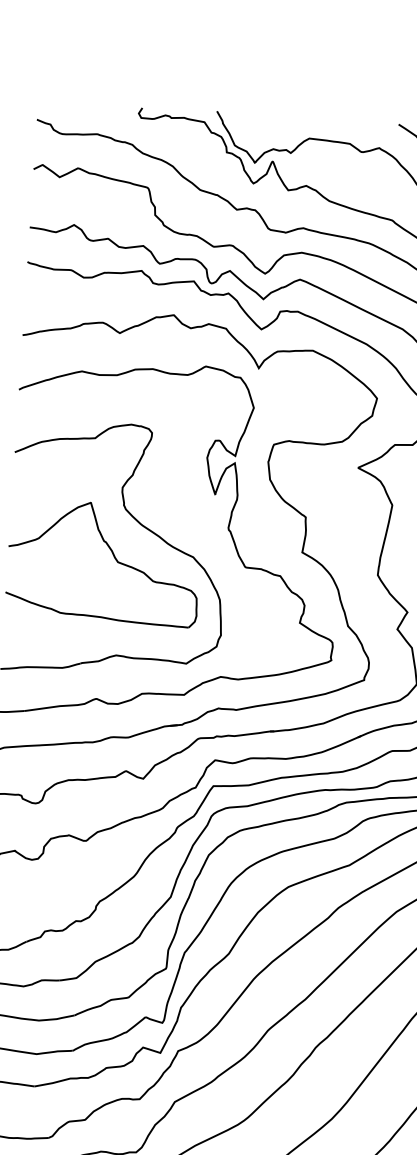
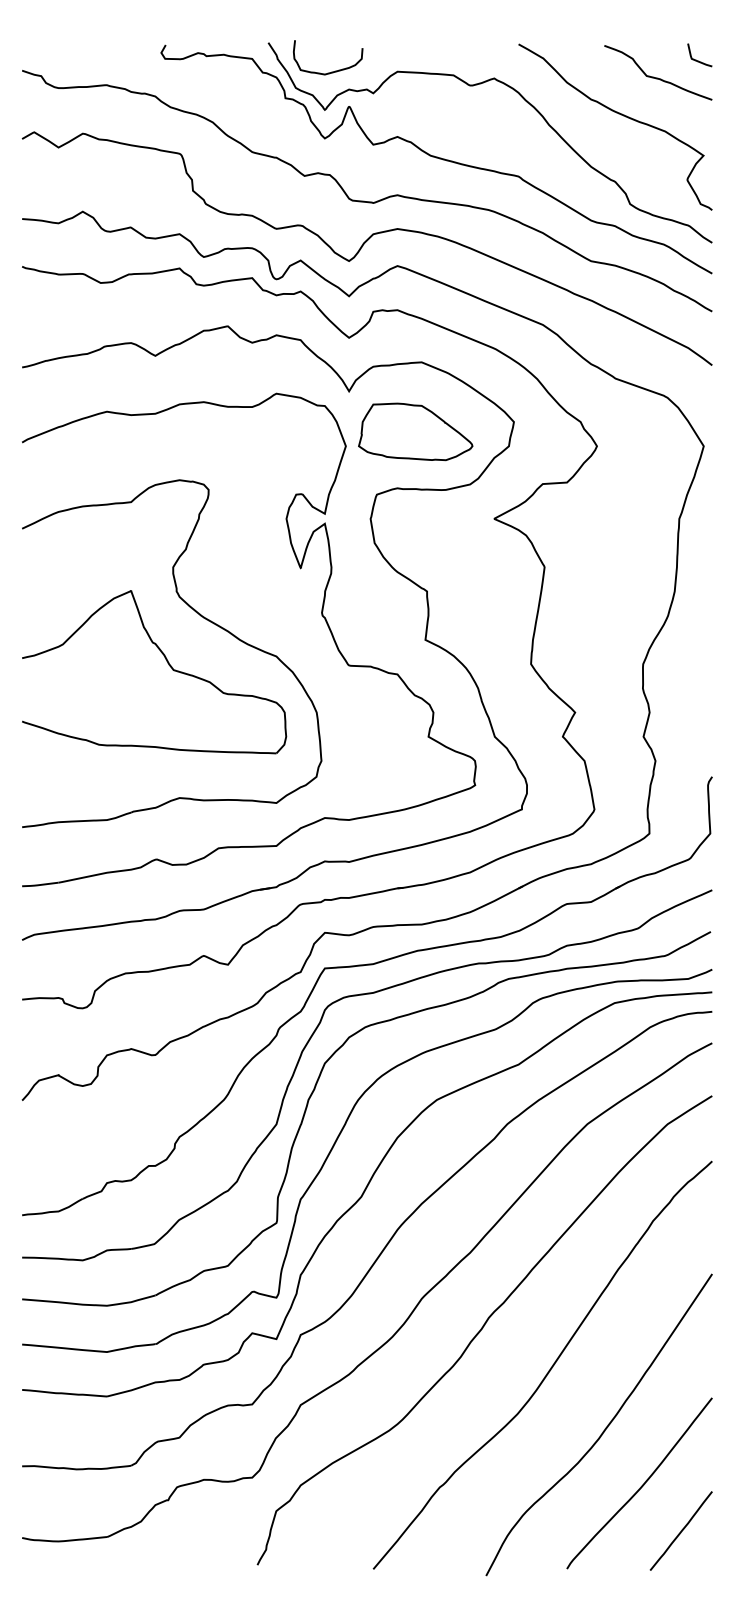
curve: (261, 135) -> (331, 71), added
part: (305, 400) -> (415, 431), added

